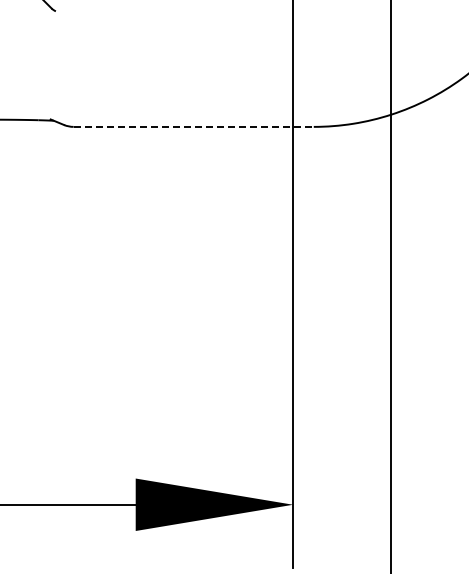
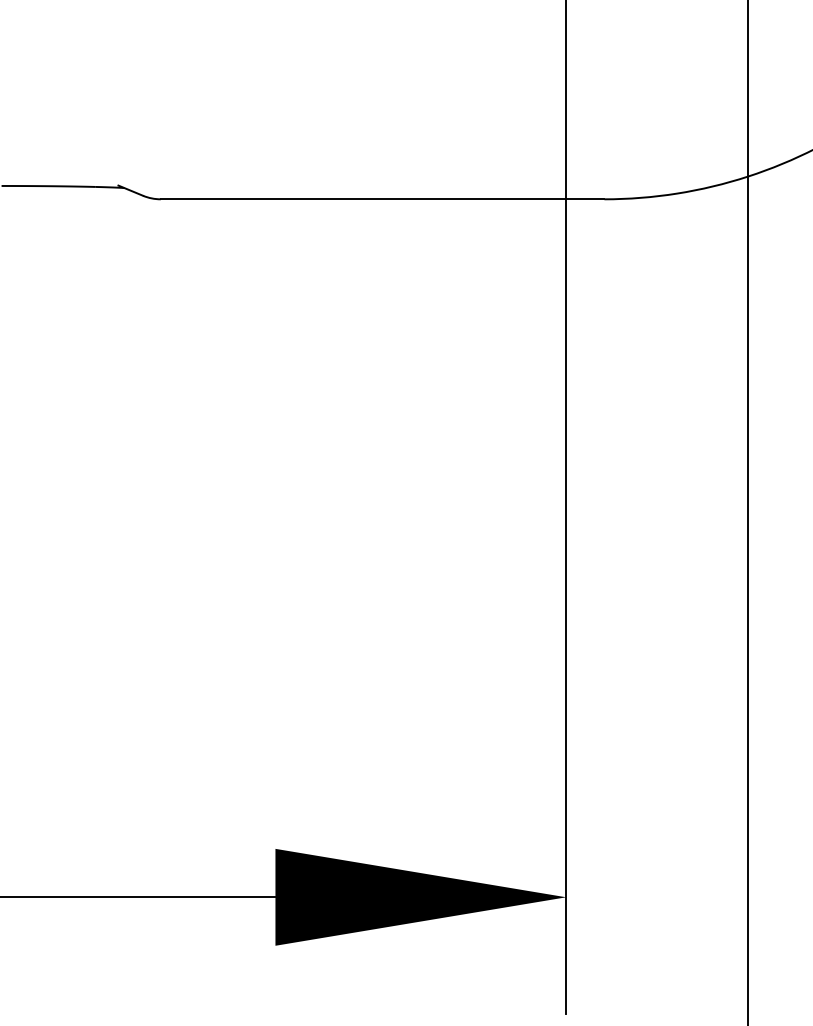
line: (194, 126) -> (384, 198), dashed -> solid

